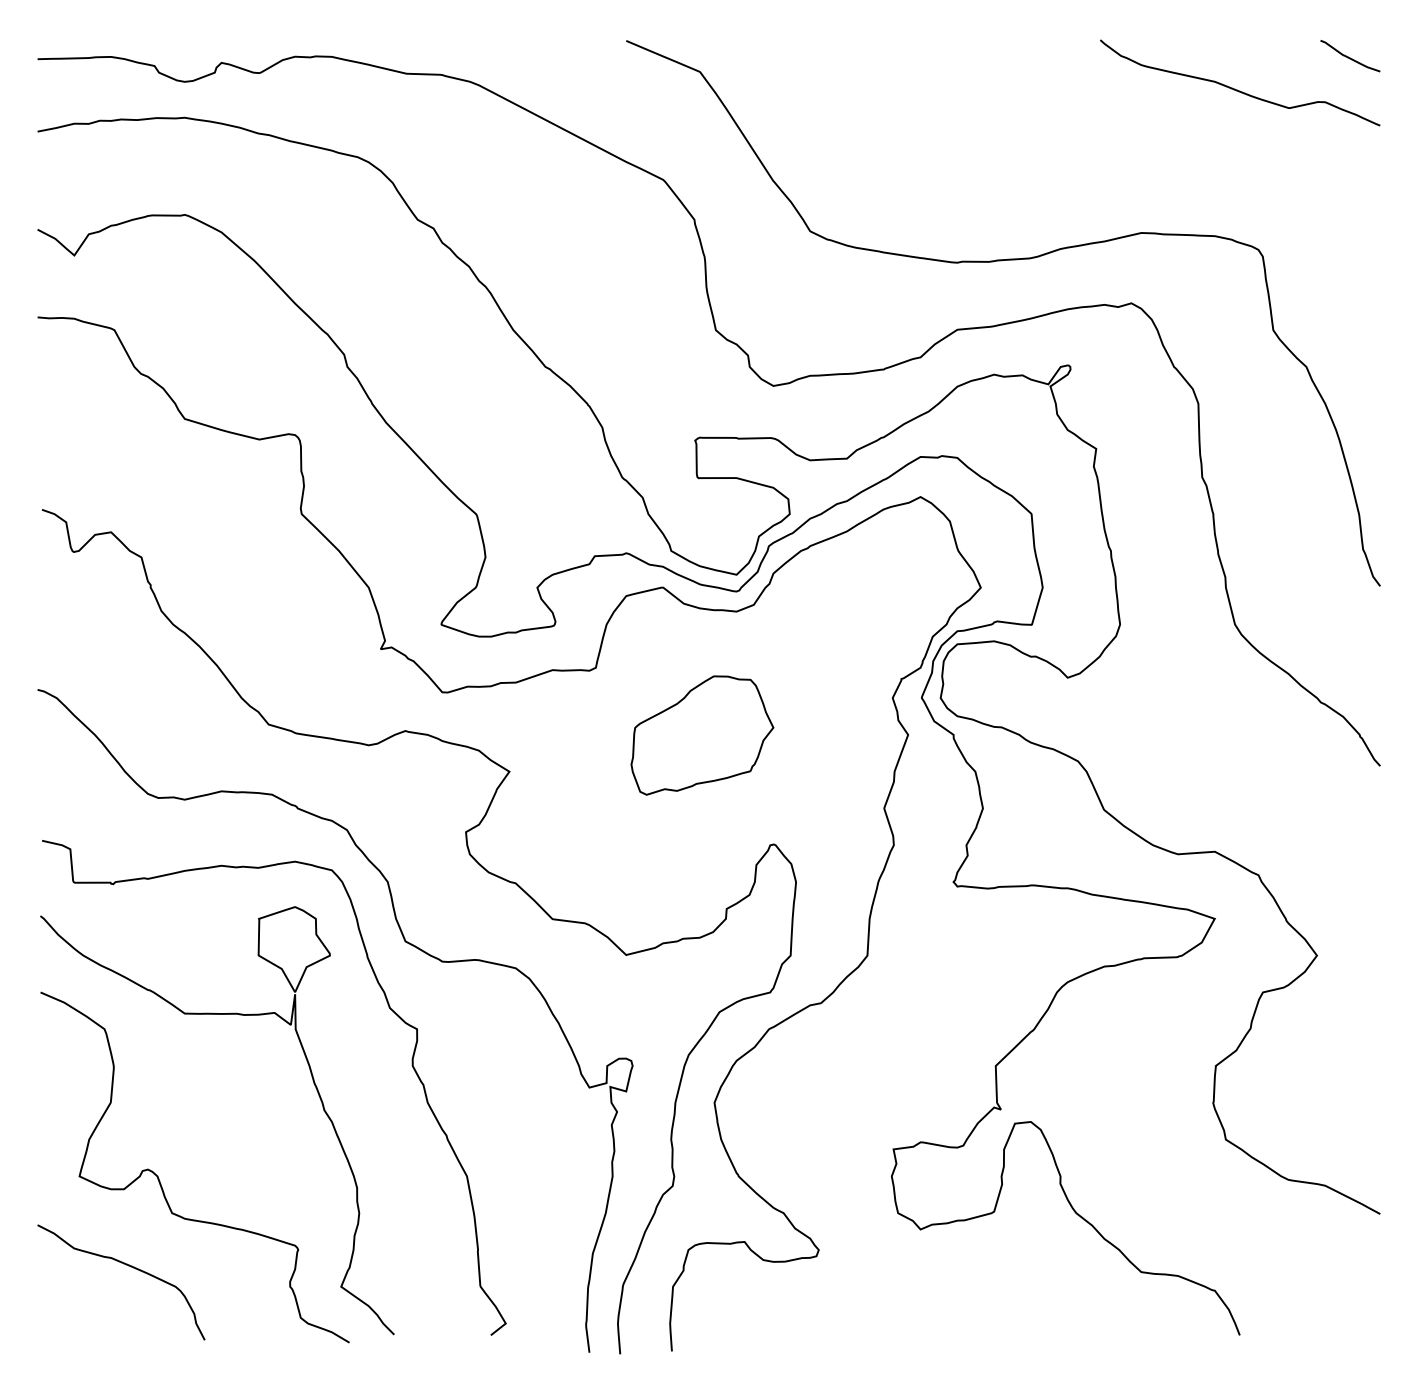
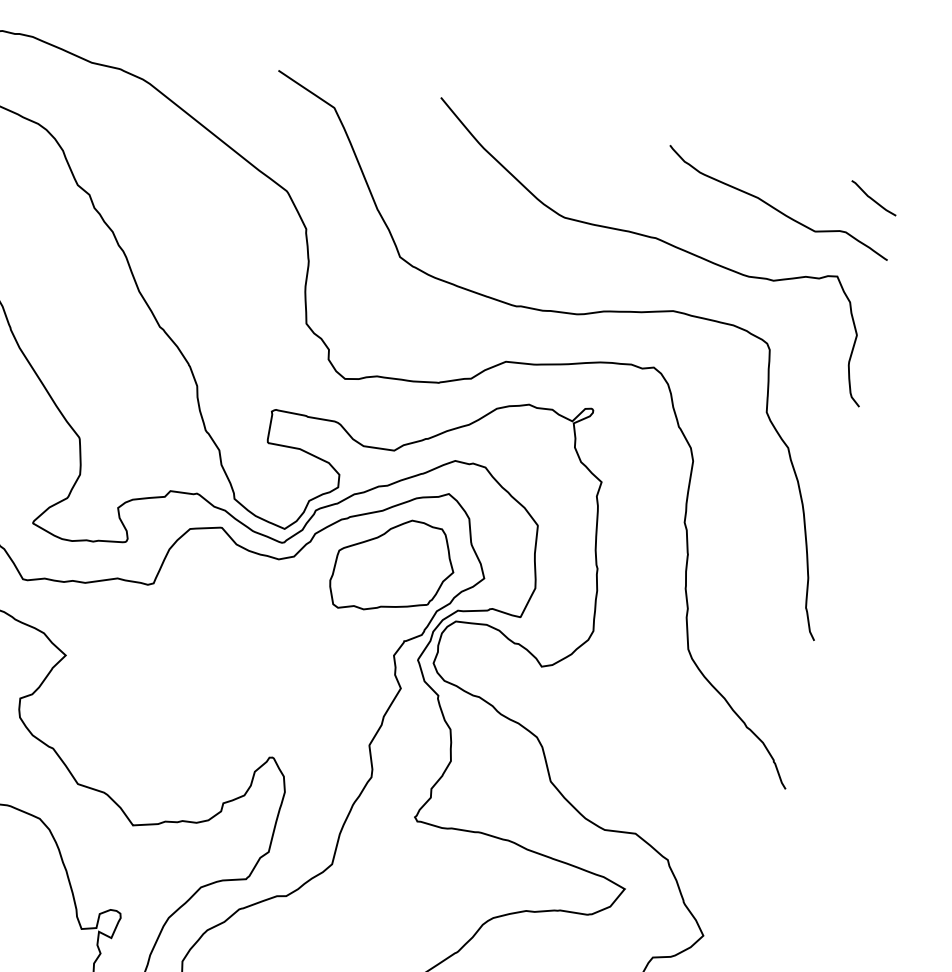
curve: (1100, 152) -> (652, 238), added
part: (702, 735) -> (393, 567), moved

